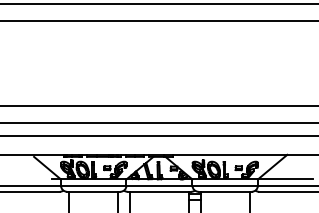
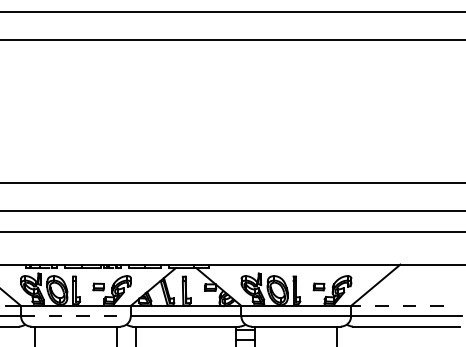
line: (285, 179) -> (397, 305), solid -> dashed
line: (93, 185) -> (75, 316), solid -> dashed

